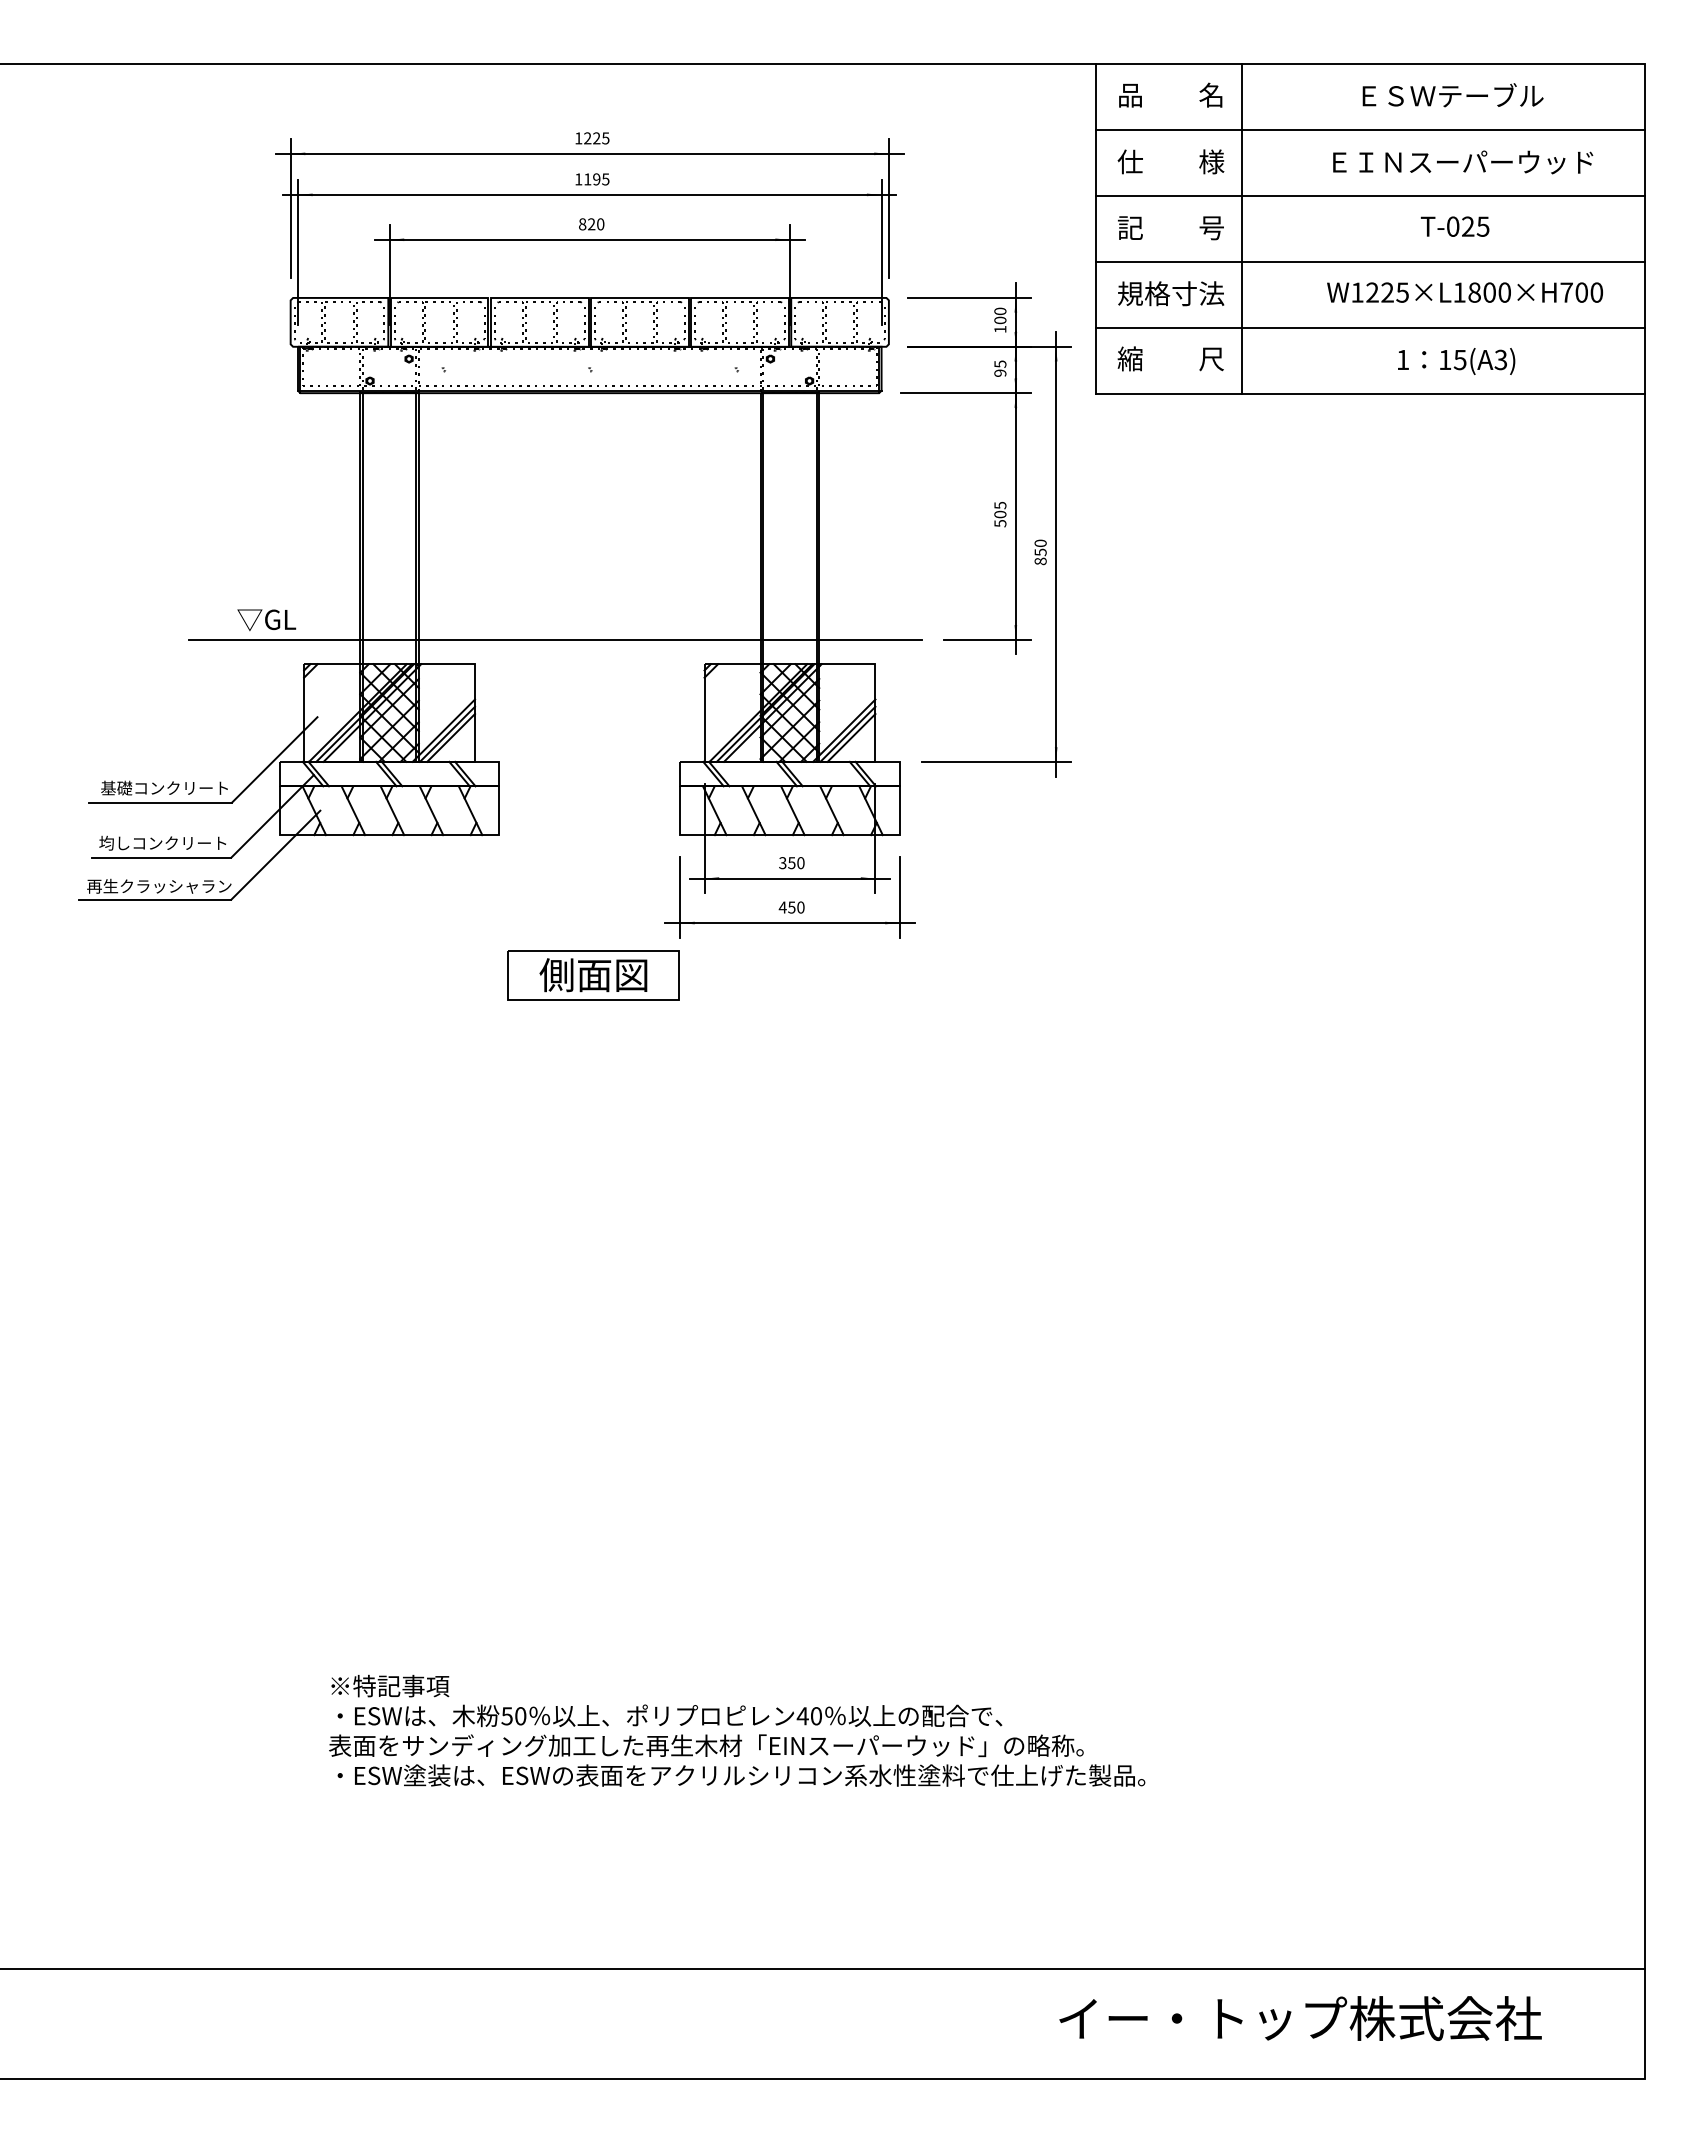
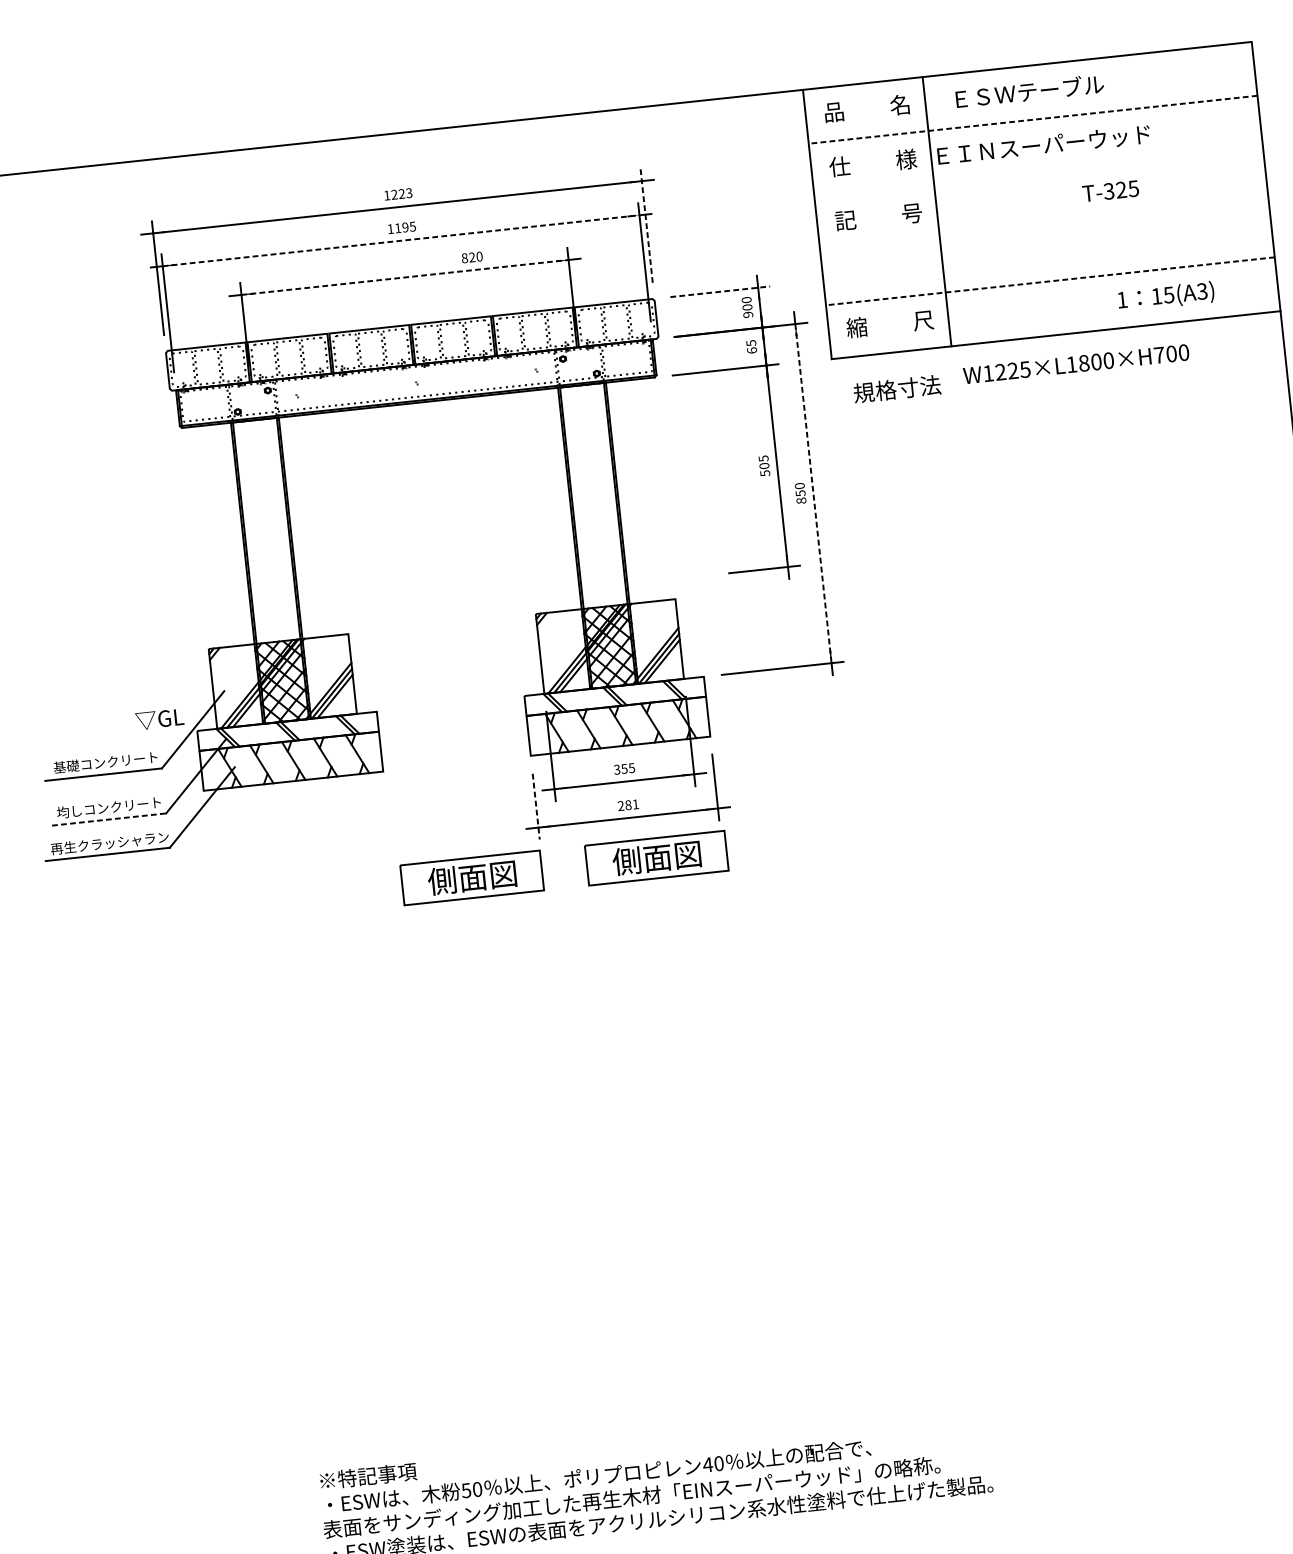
text: (1452, 95) -> (1029, 91), moved
line: (1370, 130) -> (1033, 119), solid -> dashed
text: (605, 137) -> (408, 192), 1225 -> 1223
text: (1463, 162) -> (1044, 145), moved
line: (589, 194) -> (400, 240), solid -> dashed
line: (1370, 196) -> (1038, 173), removed
line: (888, 208) -> (646, 225), solid -> dashed
text: (591, 224) -> (472, 257), moved
text: (1452, 226) -> (1108, 191), T-025 -> T-325
line: (590, 239) -> (405, 277), solid -> dashed
line: (1370, 262) -> (1044, 227), removed
text: (1464, 292) -> (1075, 364), moved
text: (1171, 293) -> (897, 388), moved
line: (969, 297) -> (720, 291), solid -> dashed
line: (1370, 327) -> (1050, 280), solid -> dashed
text: (1000, 329) -> (748, 314), 100 -> 900
text: (1456, 361) -> (1166, 296), moved
text: (1000, 372) -> (752, 349), 95 -> 65
line: (1056, 554) -> (813, 493), solid -> dashed
text: (266, 620) -> (159, 719), moved
line: (555, 639) -> (411, 606), removed
line: (161, 857) -> (109, 819), solid -> dashed
text: (800, 863) -> (631, 768), 350 -> 355
line: (680, 897) -> (536, 806), solid -> dashed
text: (791, 907) -> (628, 805), 450 -> 281
part: (819, 975) -> (656, 858), added

